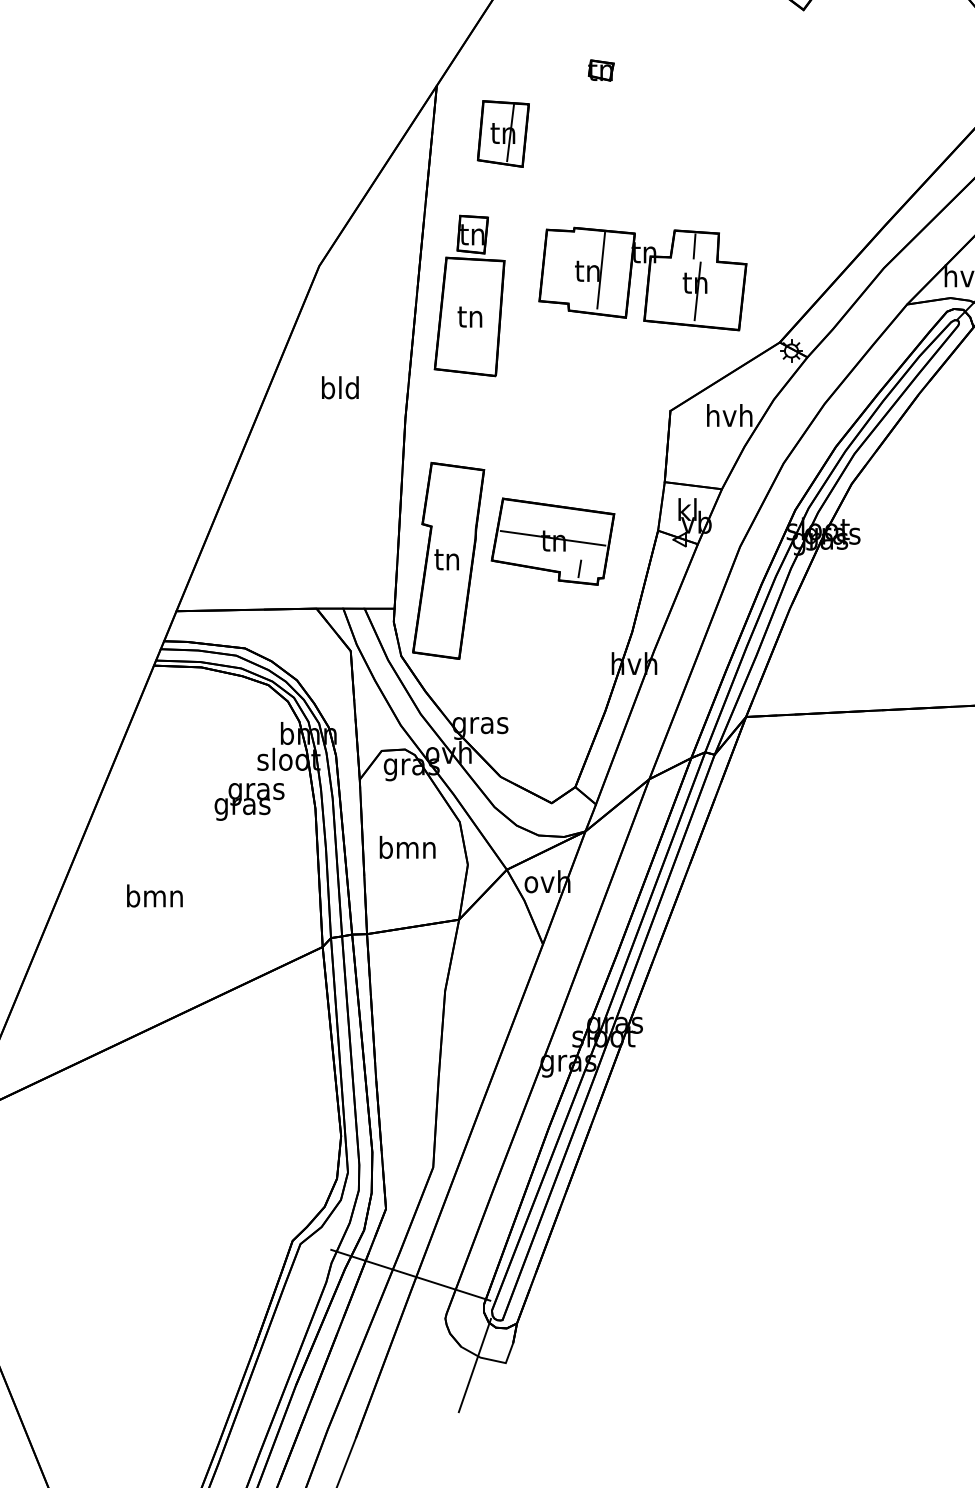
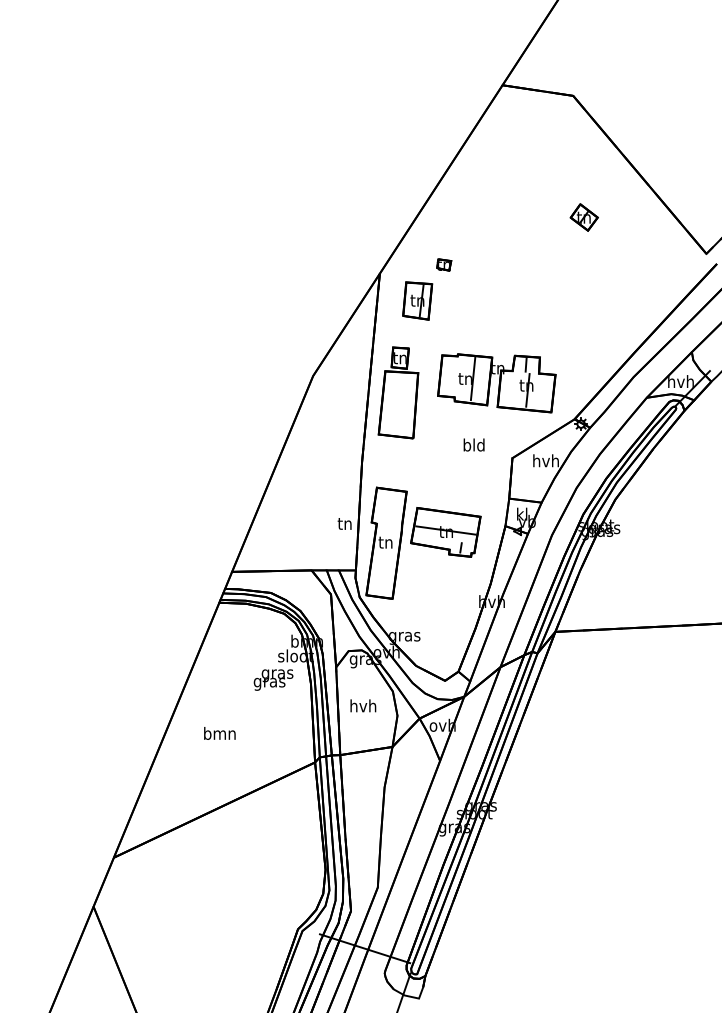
part: (601, 69) -> (444, 264), moved
text: (469, 316) -> (344, 523), moved
text: (339, 386) -> (473, 444), moved
text: (407, 846) -> (363, 705), bmn -> hvh

